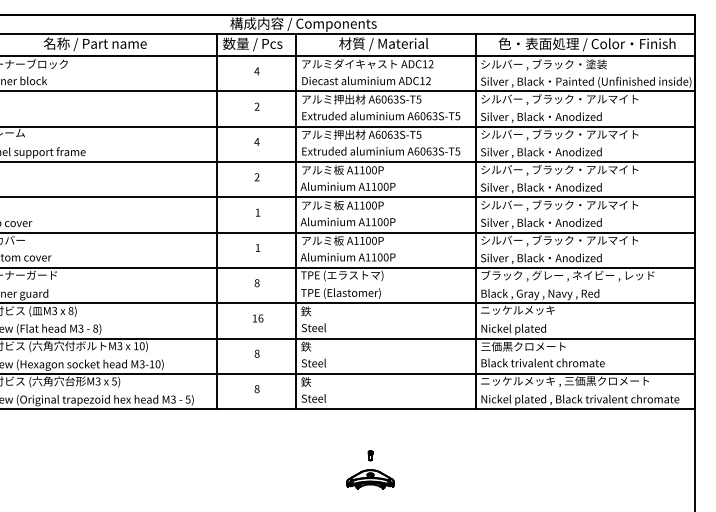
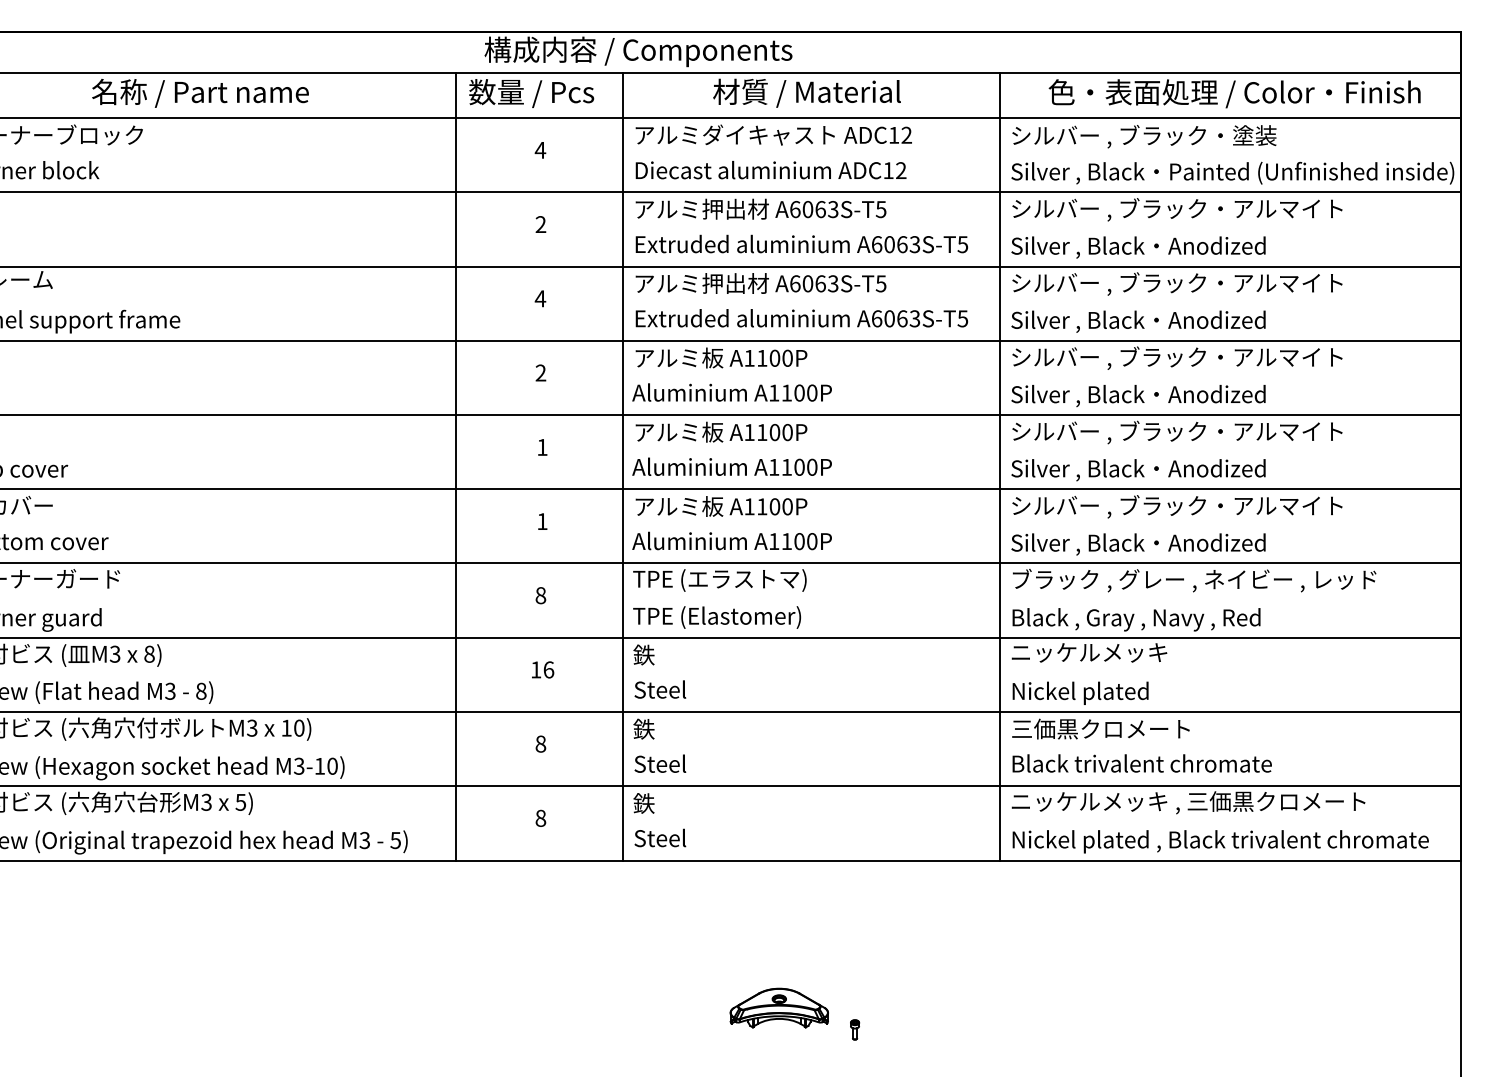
part: (370, 455) -> (854, 1029), moved

